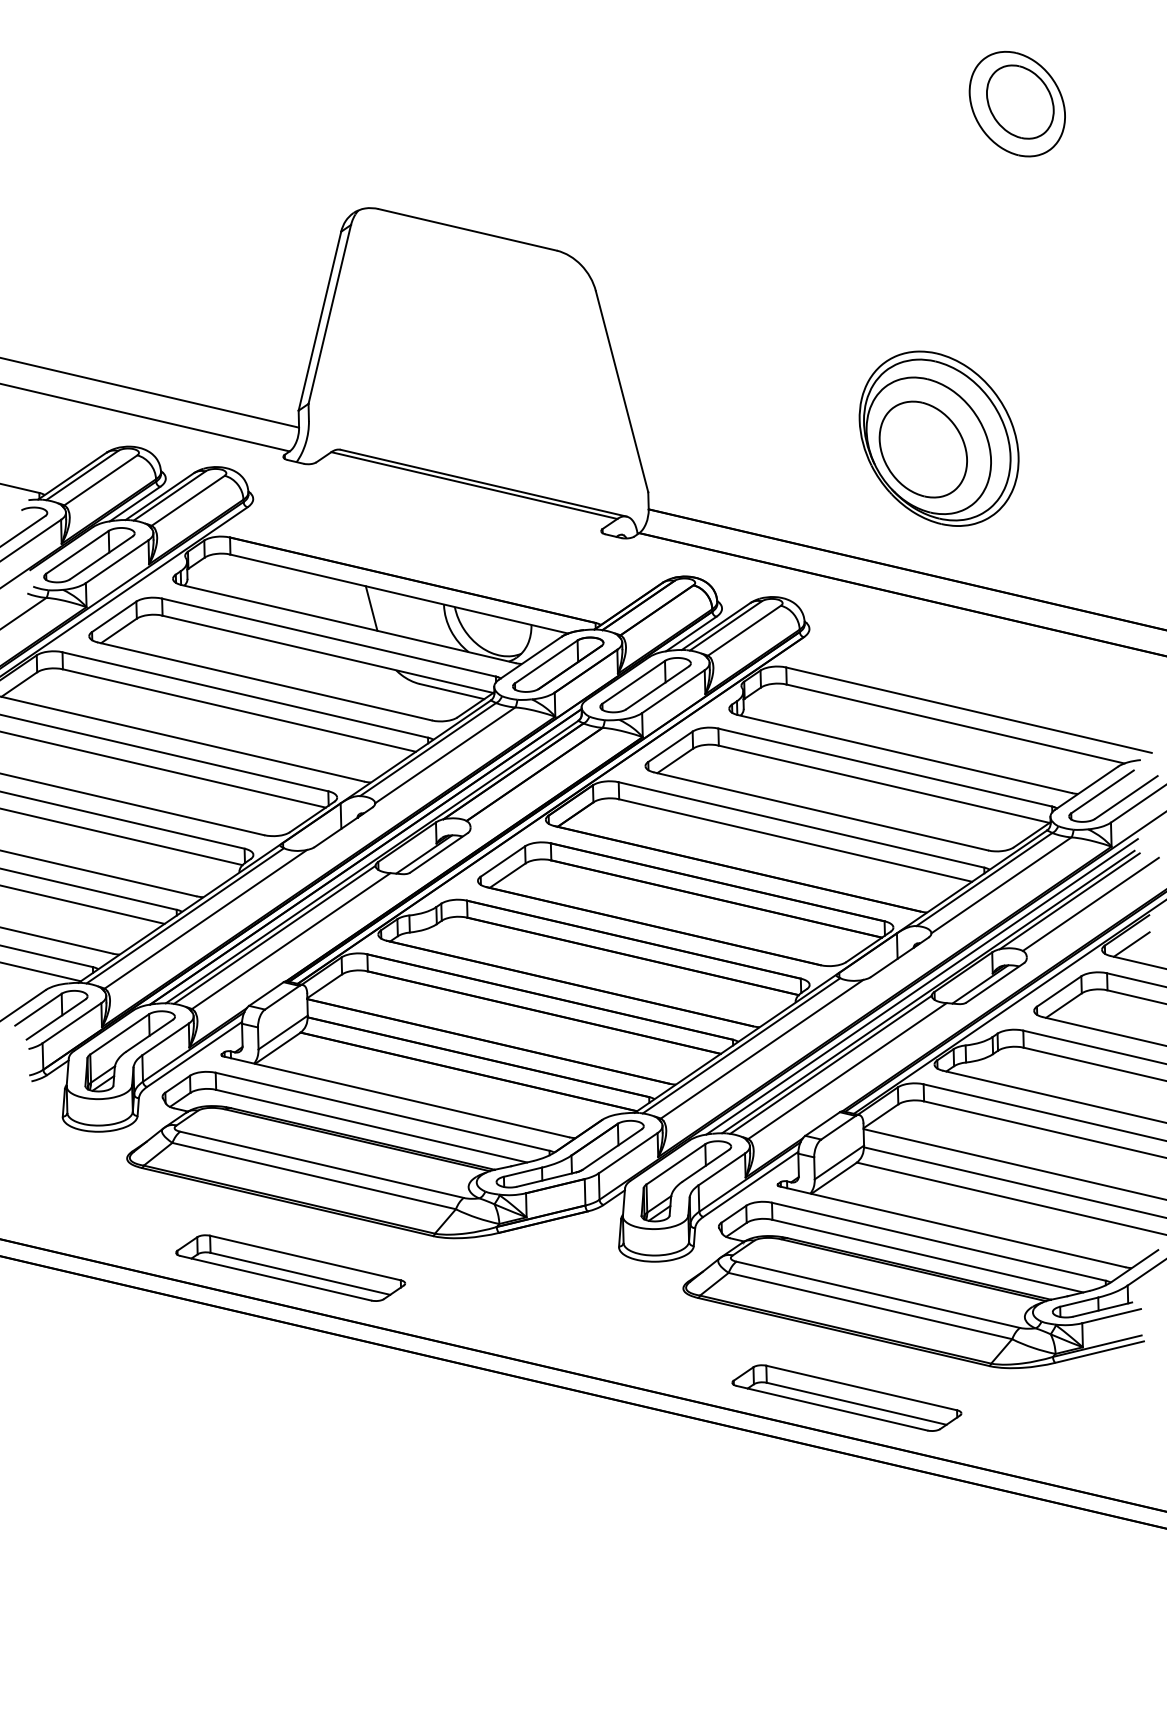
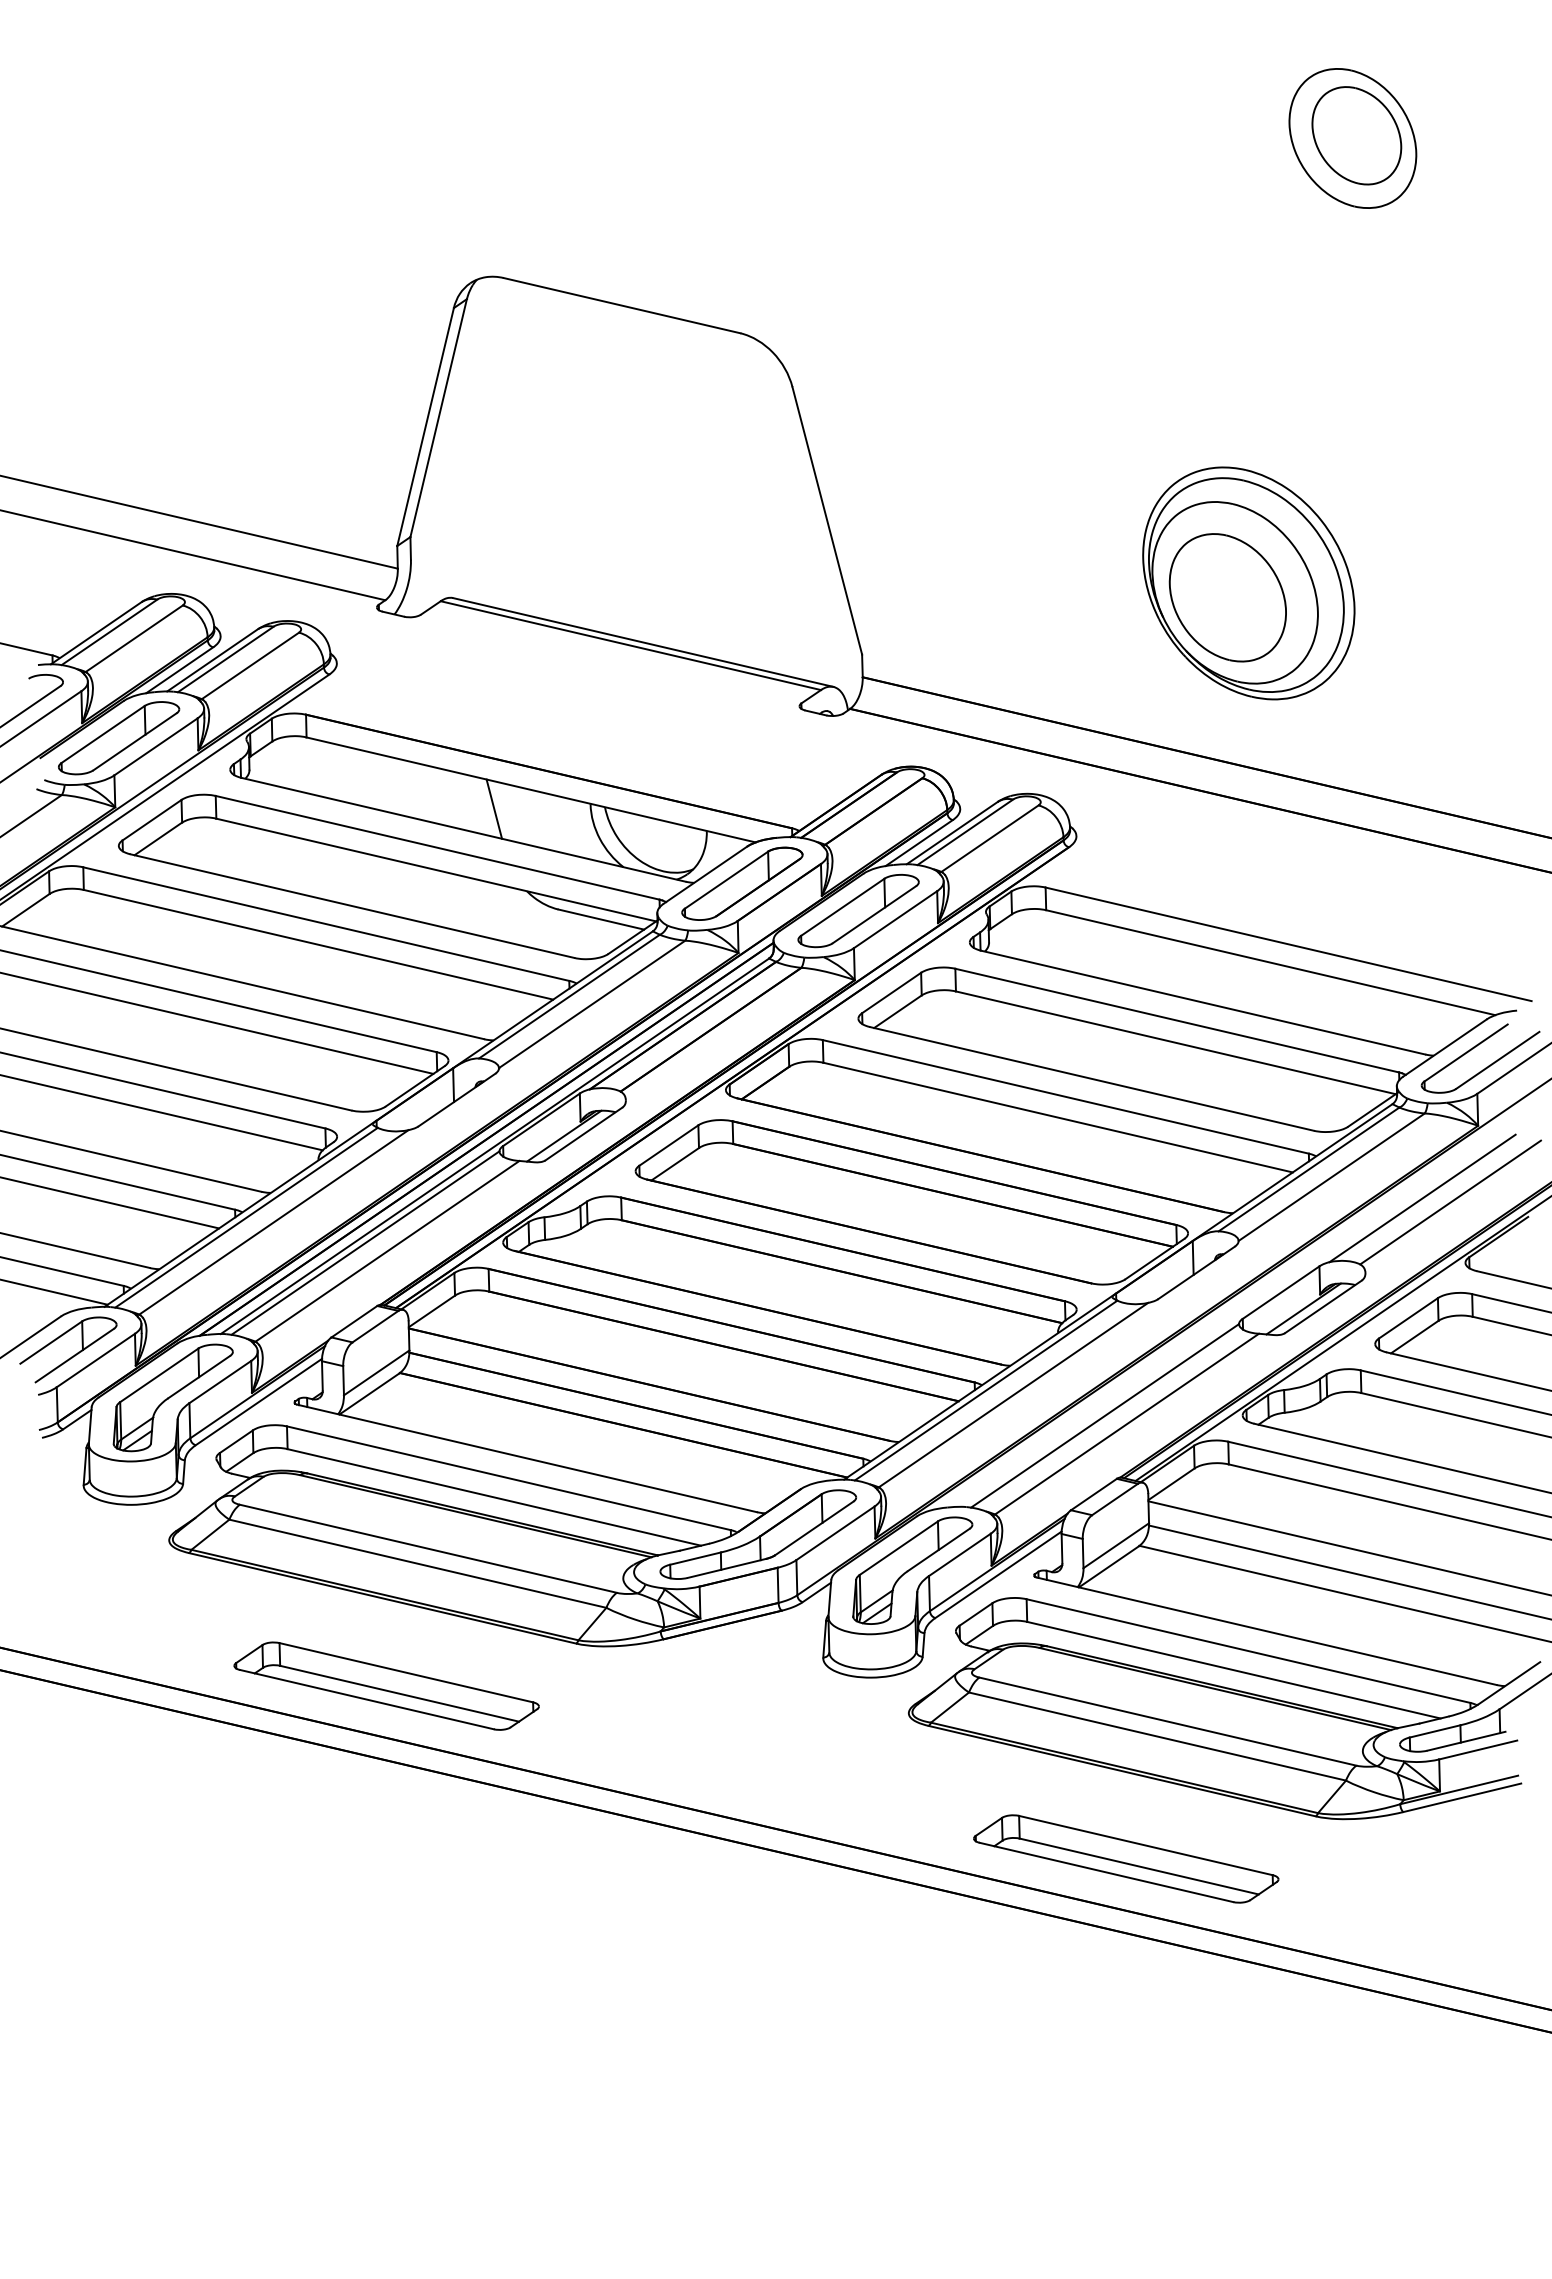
line: (1131, 944) -> (1504, 1255), removed
line: (922, 986) -> (1226, 1311), removed
line: (928, 991) -> (1234, 1318), removed

